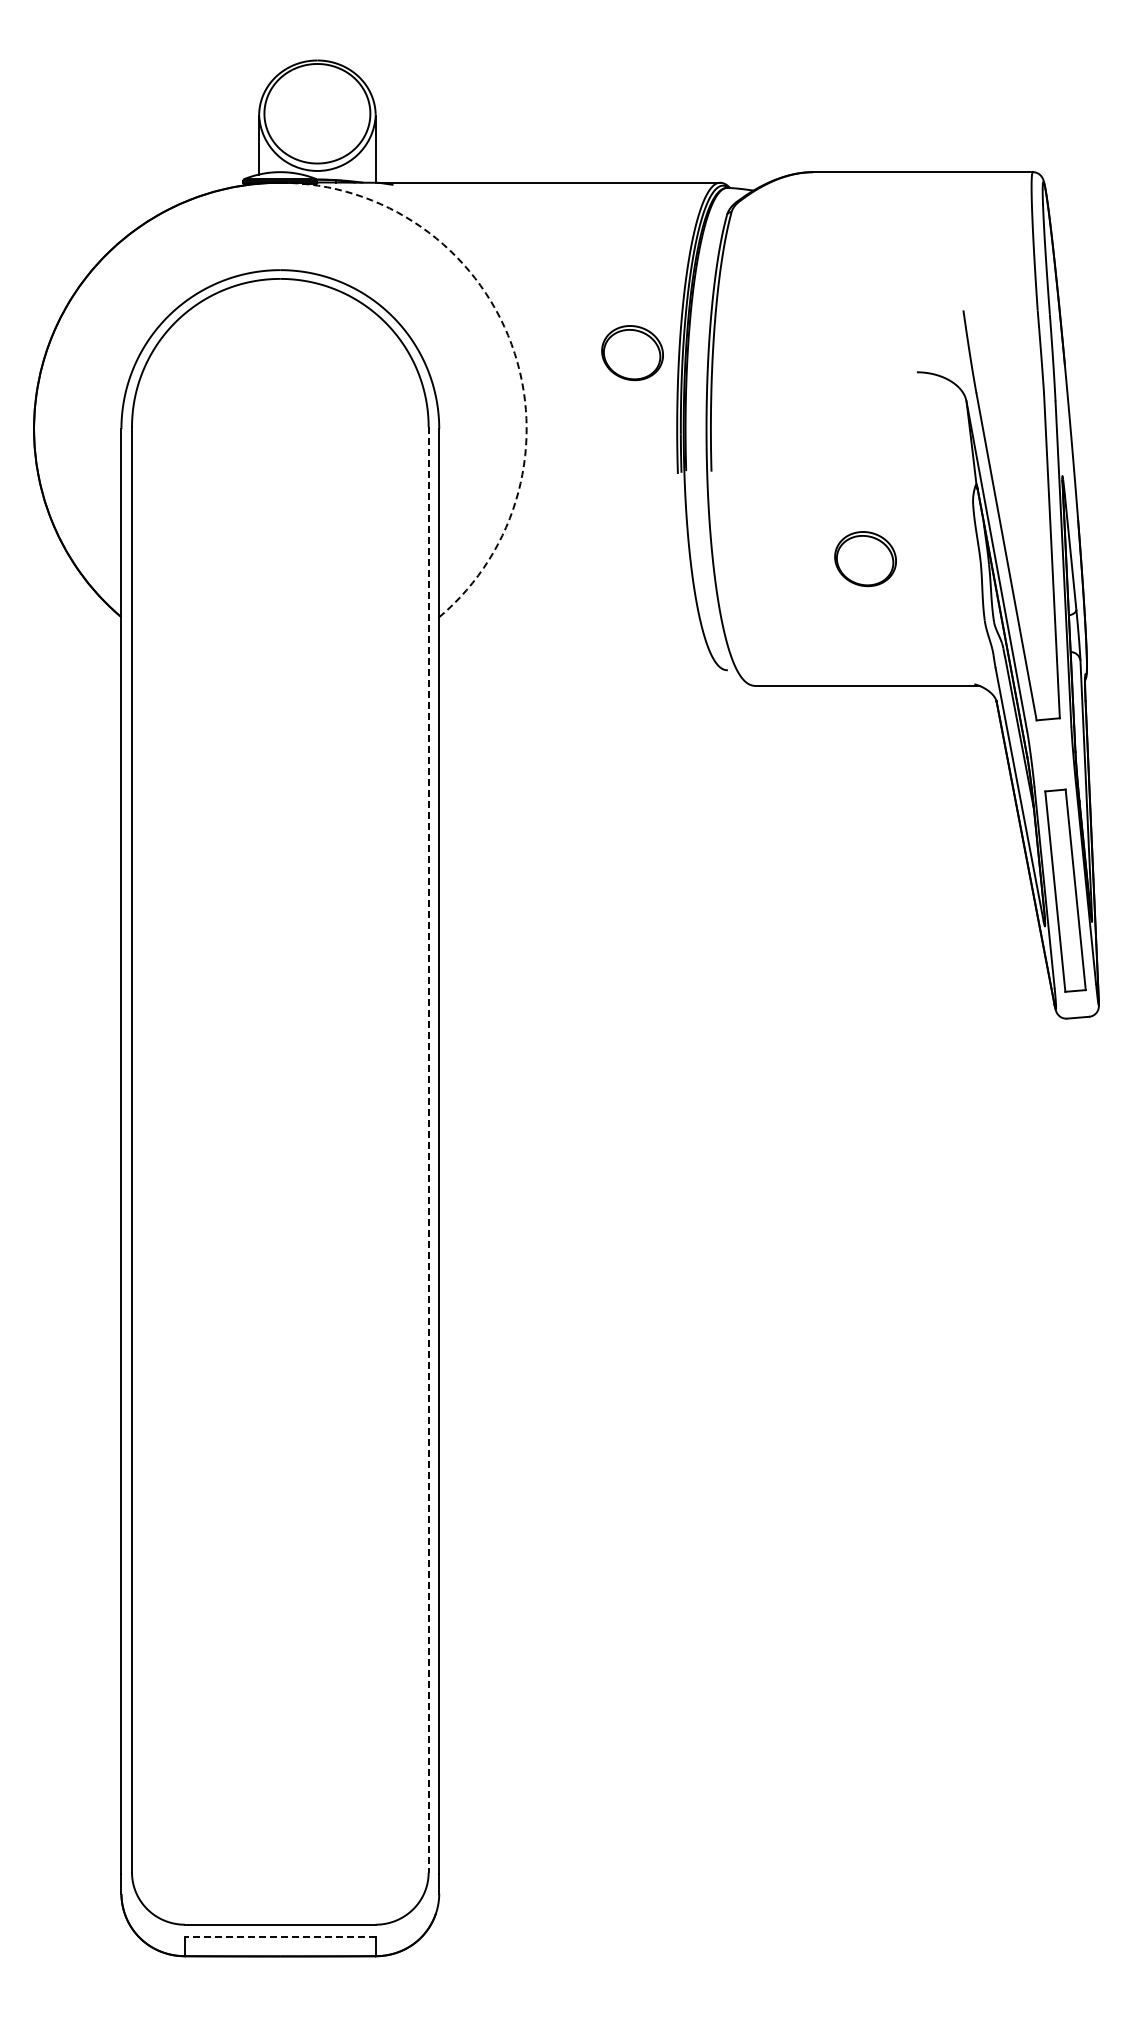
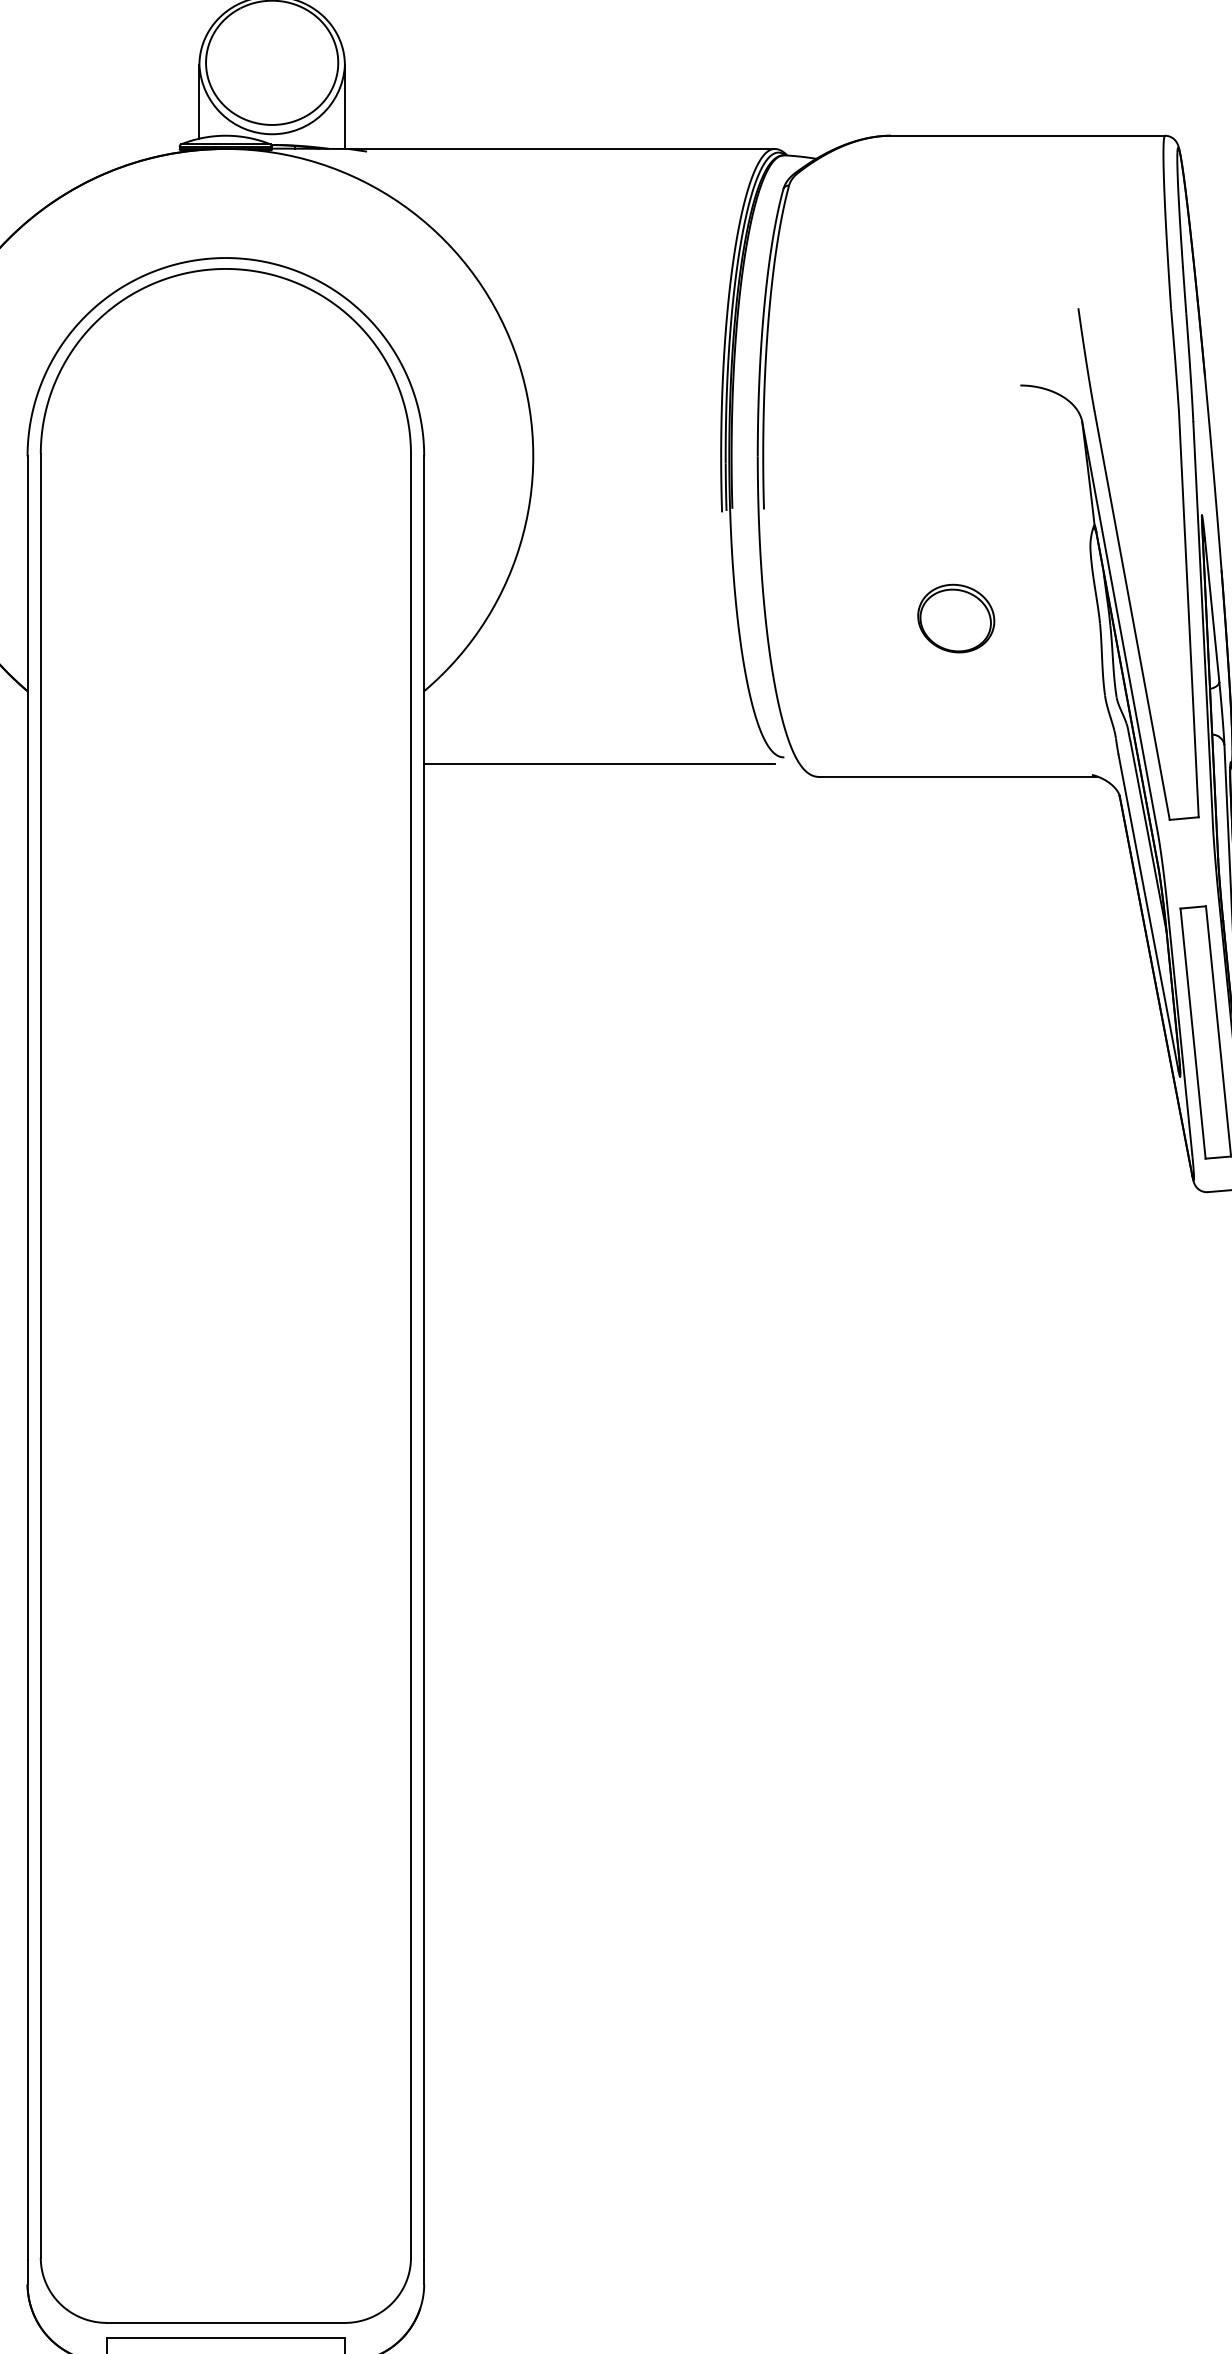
arc: (511, 344) -> (514, 350), dashed -> solid
part: (632, 353) -> (665, 362), removed
line: (579, 675) -> (599, 763), added
line: (428, 1149) -> (410, 1355), dashed -> solid
line: (279, 1936) -> (224, 2337), dashed -> solid

